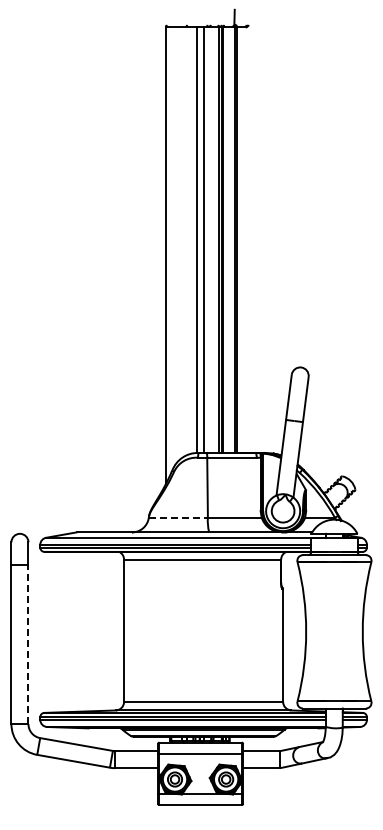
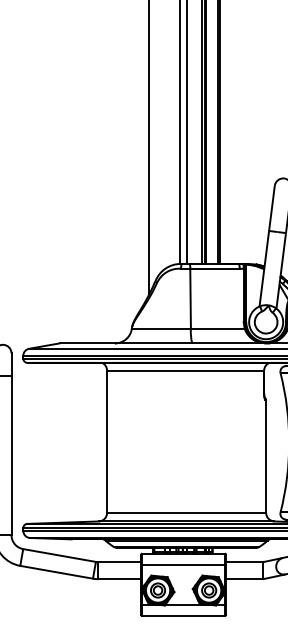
line: (178, 517) -> (161, 328), dashed -> solid
line: (28, 644) -> (11, 455), dashed -> solid

